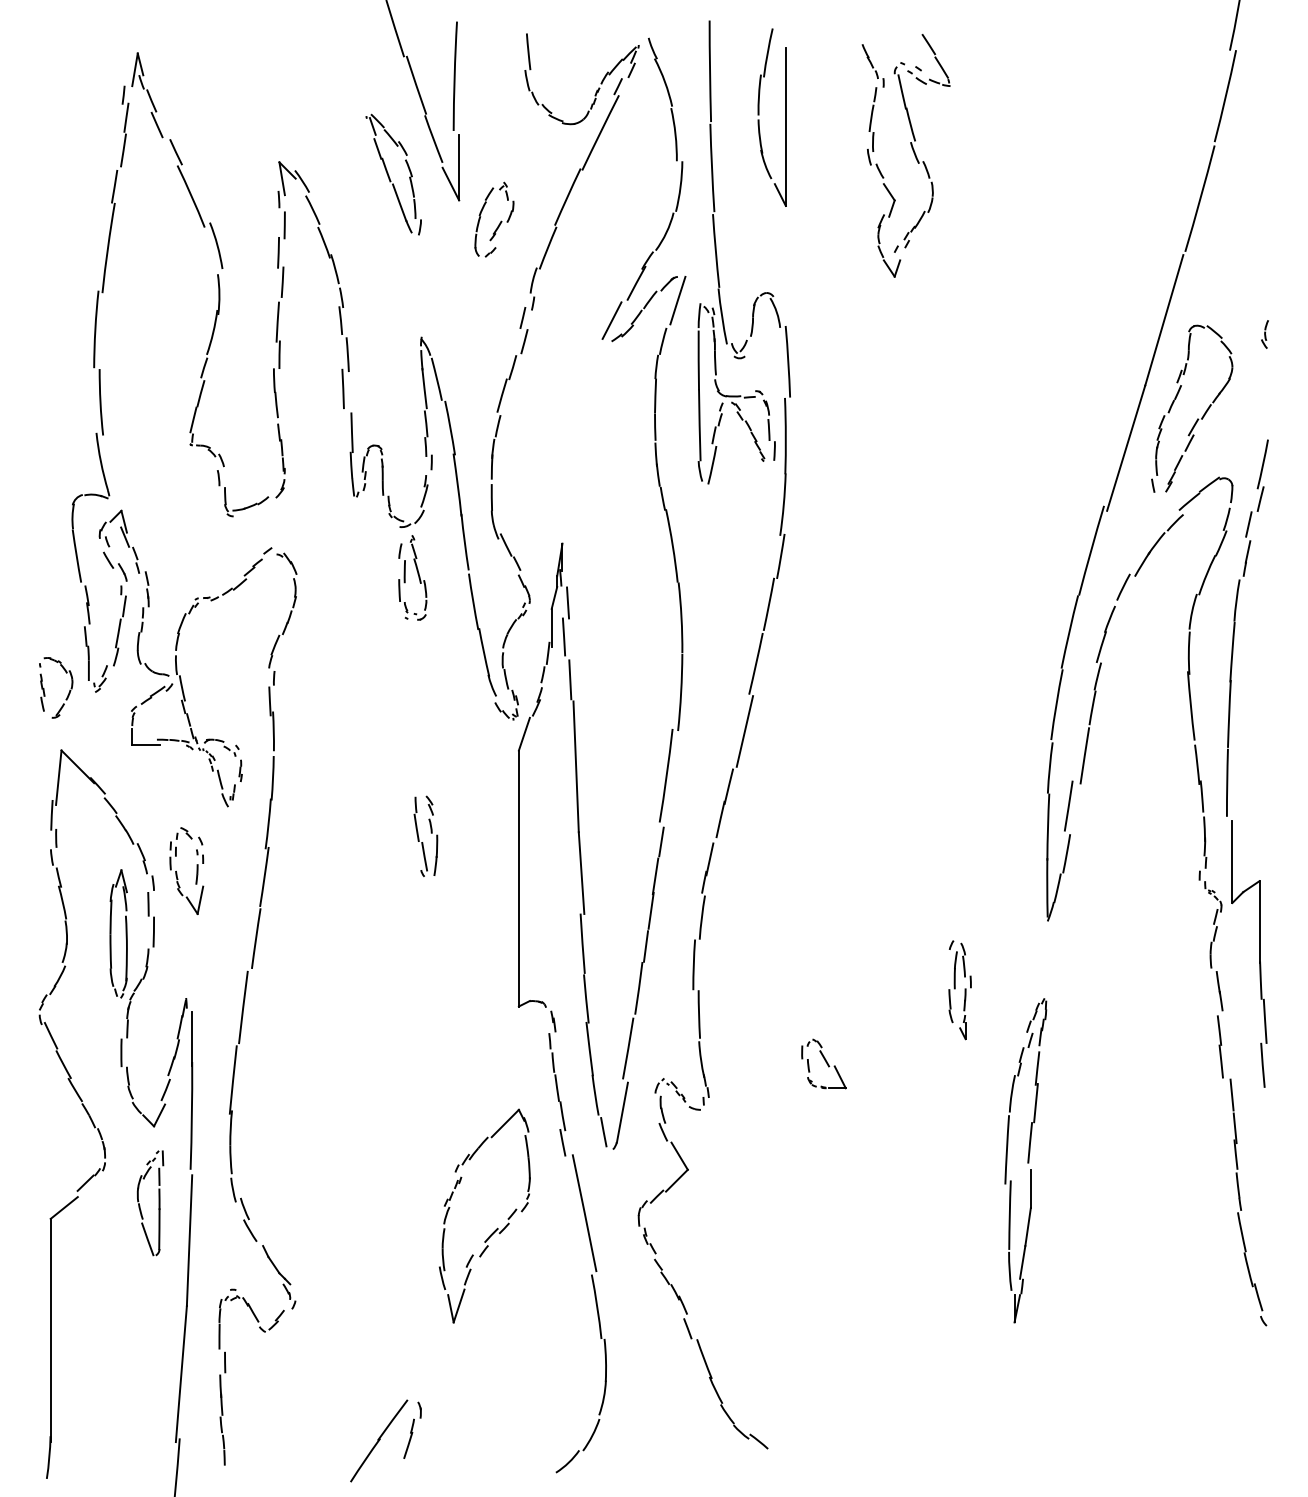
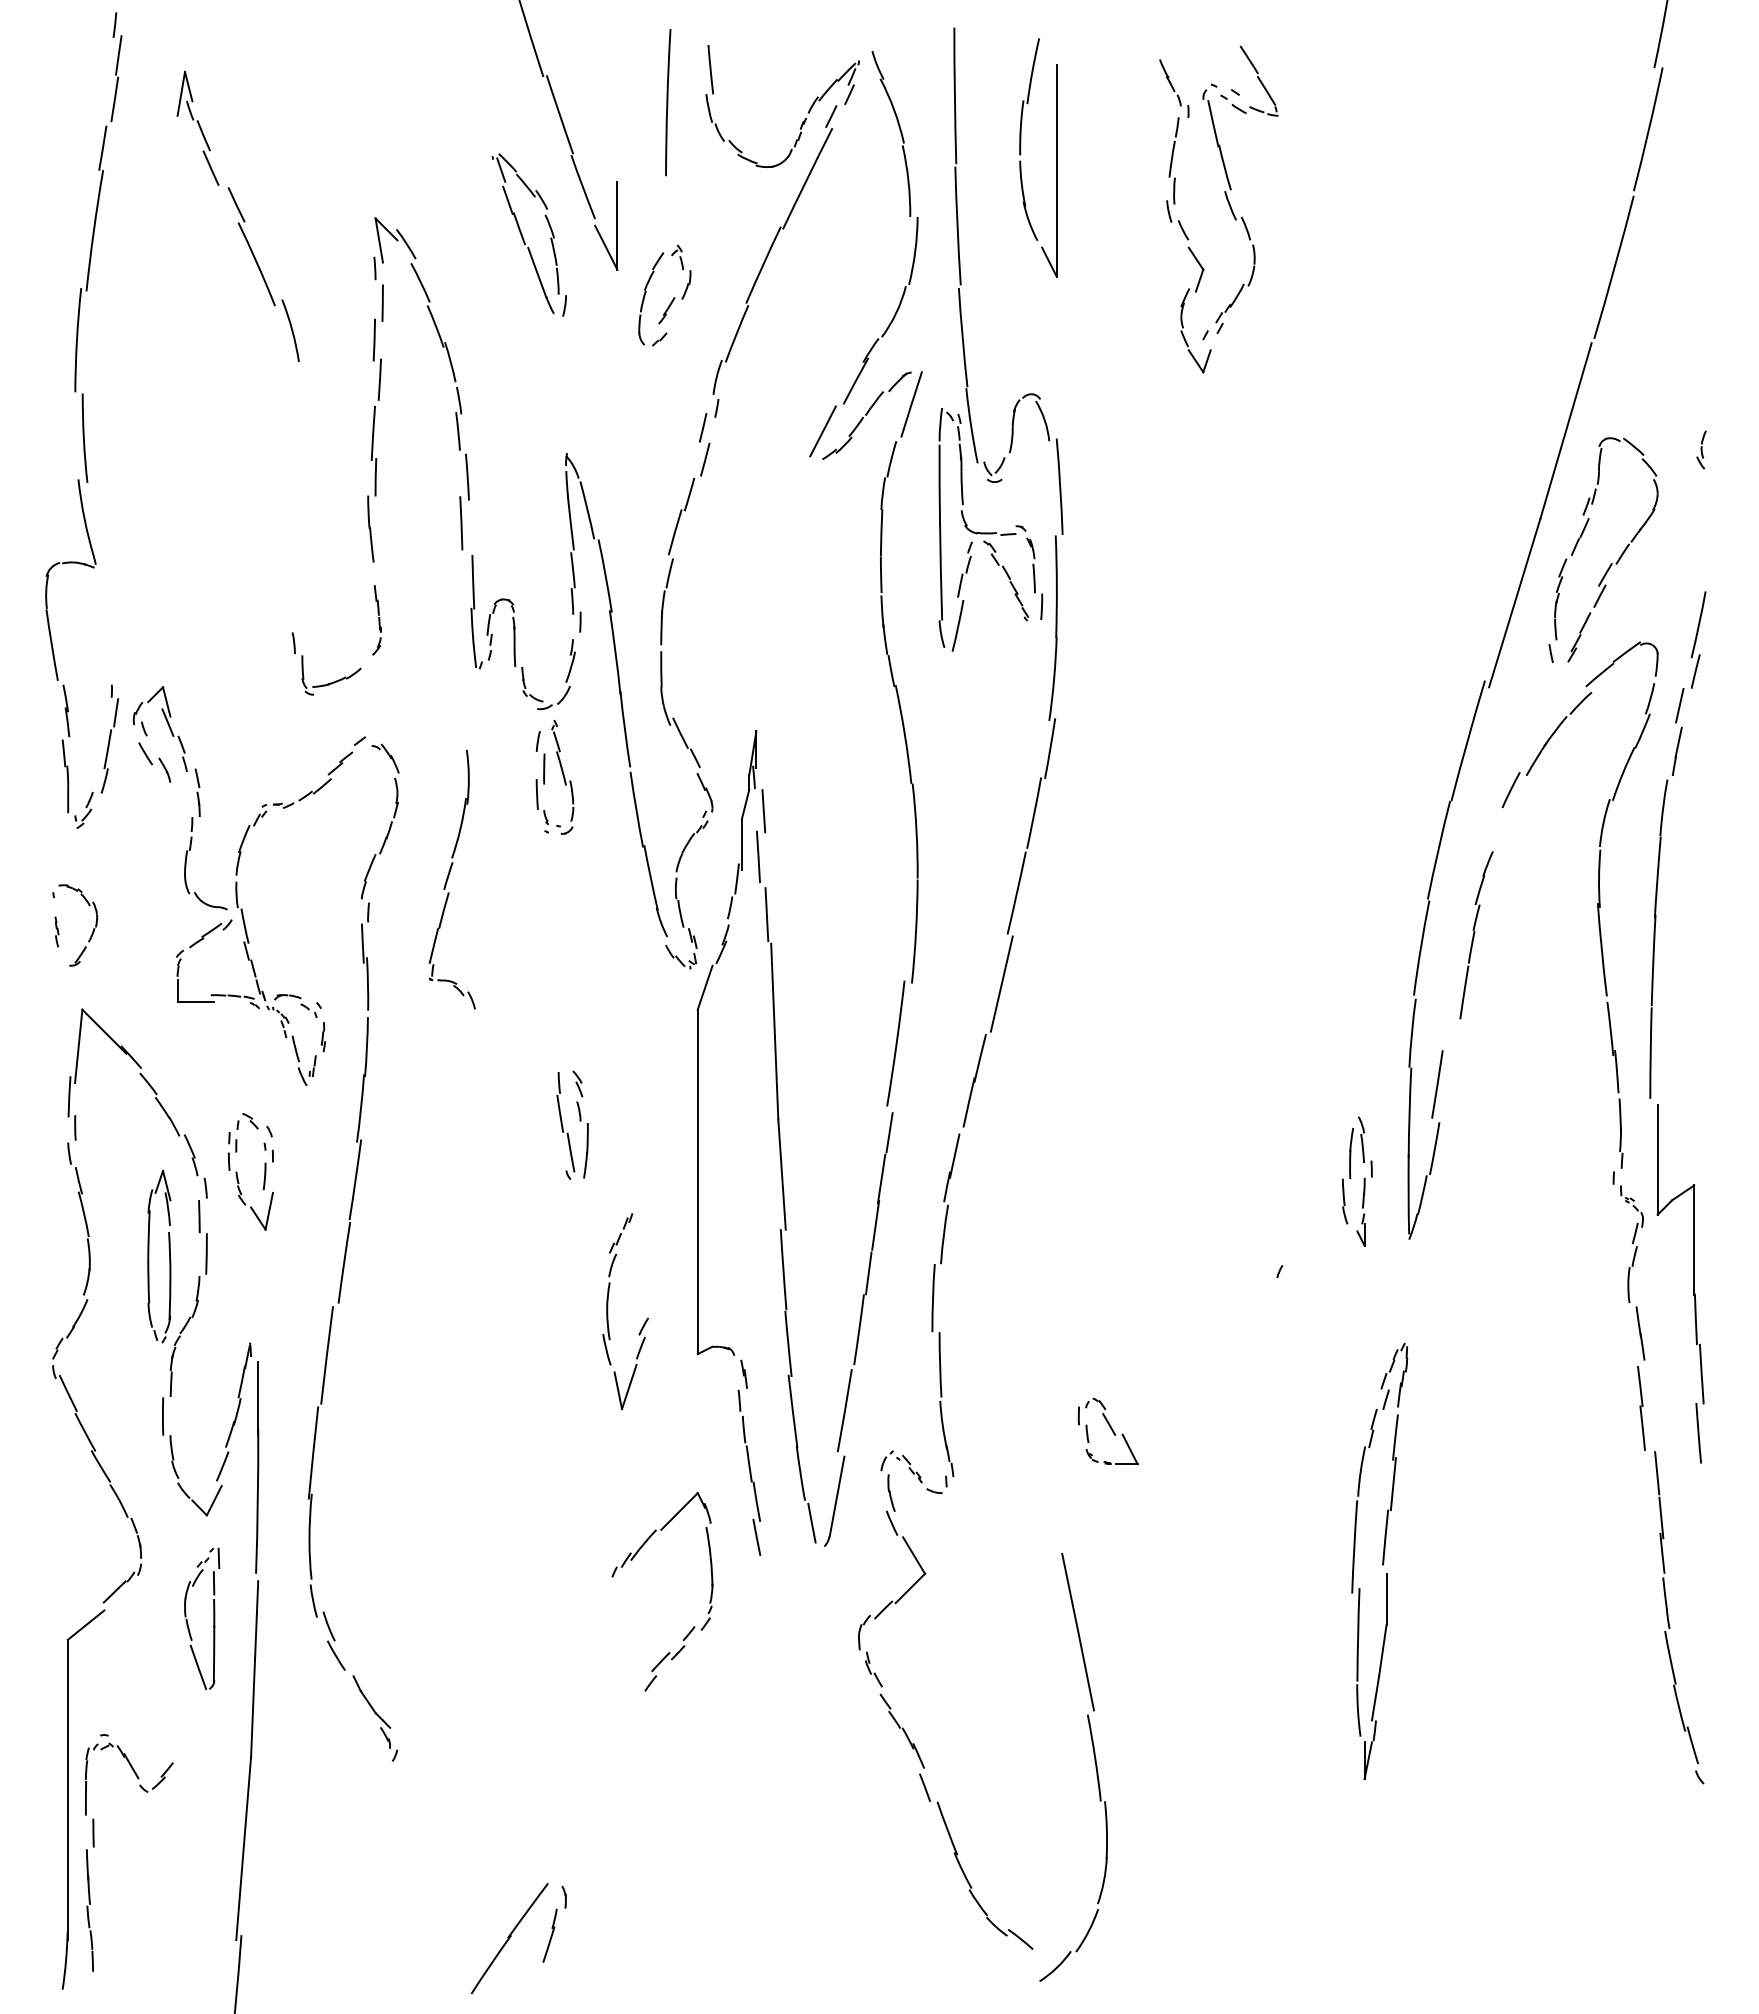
curve: (455, 76) -> (668, 102), moved
part: (206, 370) -> (451, 879), moved
part: (100, 389) -> (83, 420), moved
part: (280, 461) -> (376, 620), size x0.7
part: (42, 692) -> (56, 931), size x0.6
part: (1097, 695) -> (1476, 935), size x0.7
part: (960, 991) -> (1357, 1181), moved
part: (443, 1249) -> (608, 1311), moved
part: (596, 1309) -> (1094, 1761), moved
part: (225, 1373) -> (94, 1847), moved

